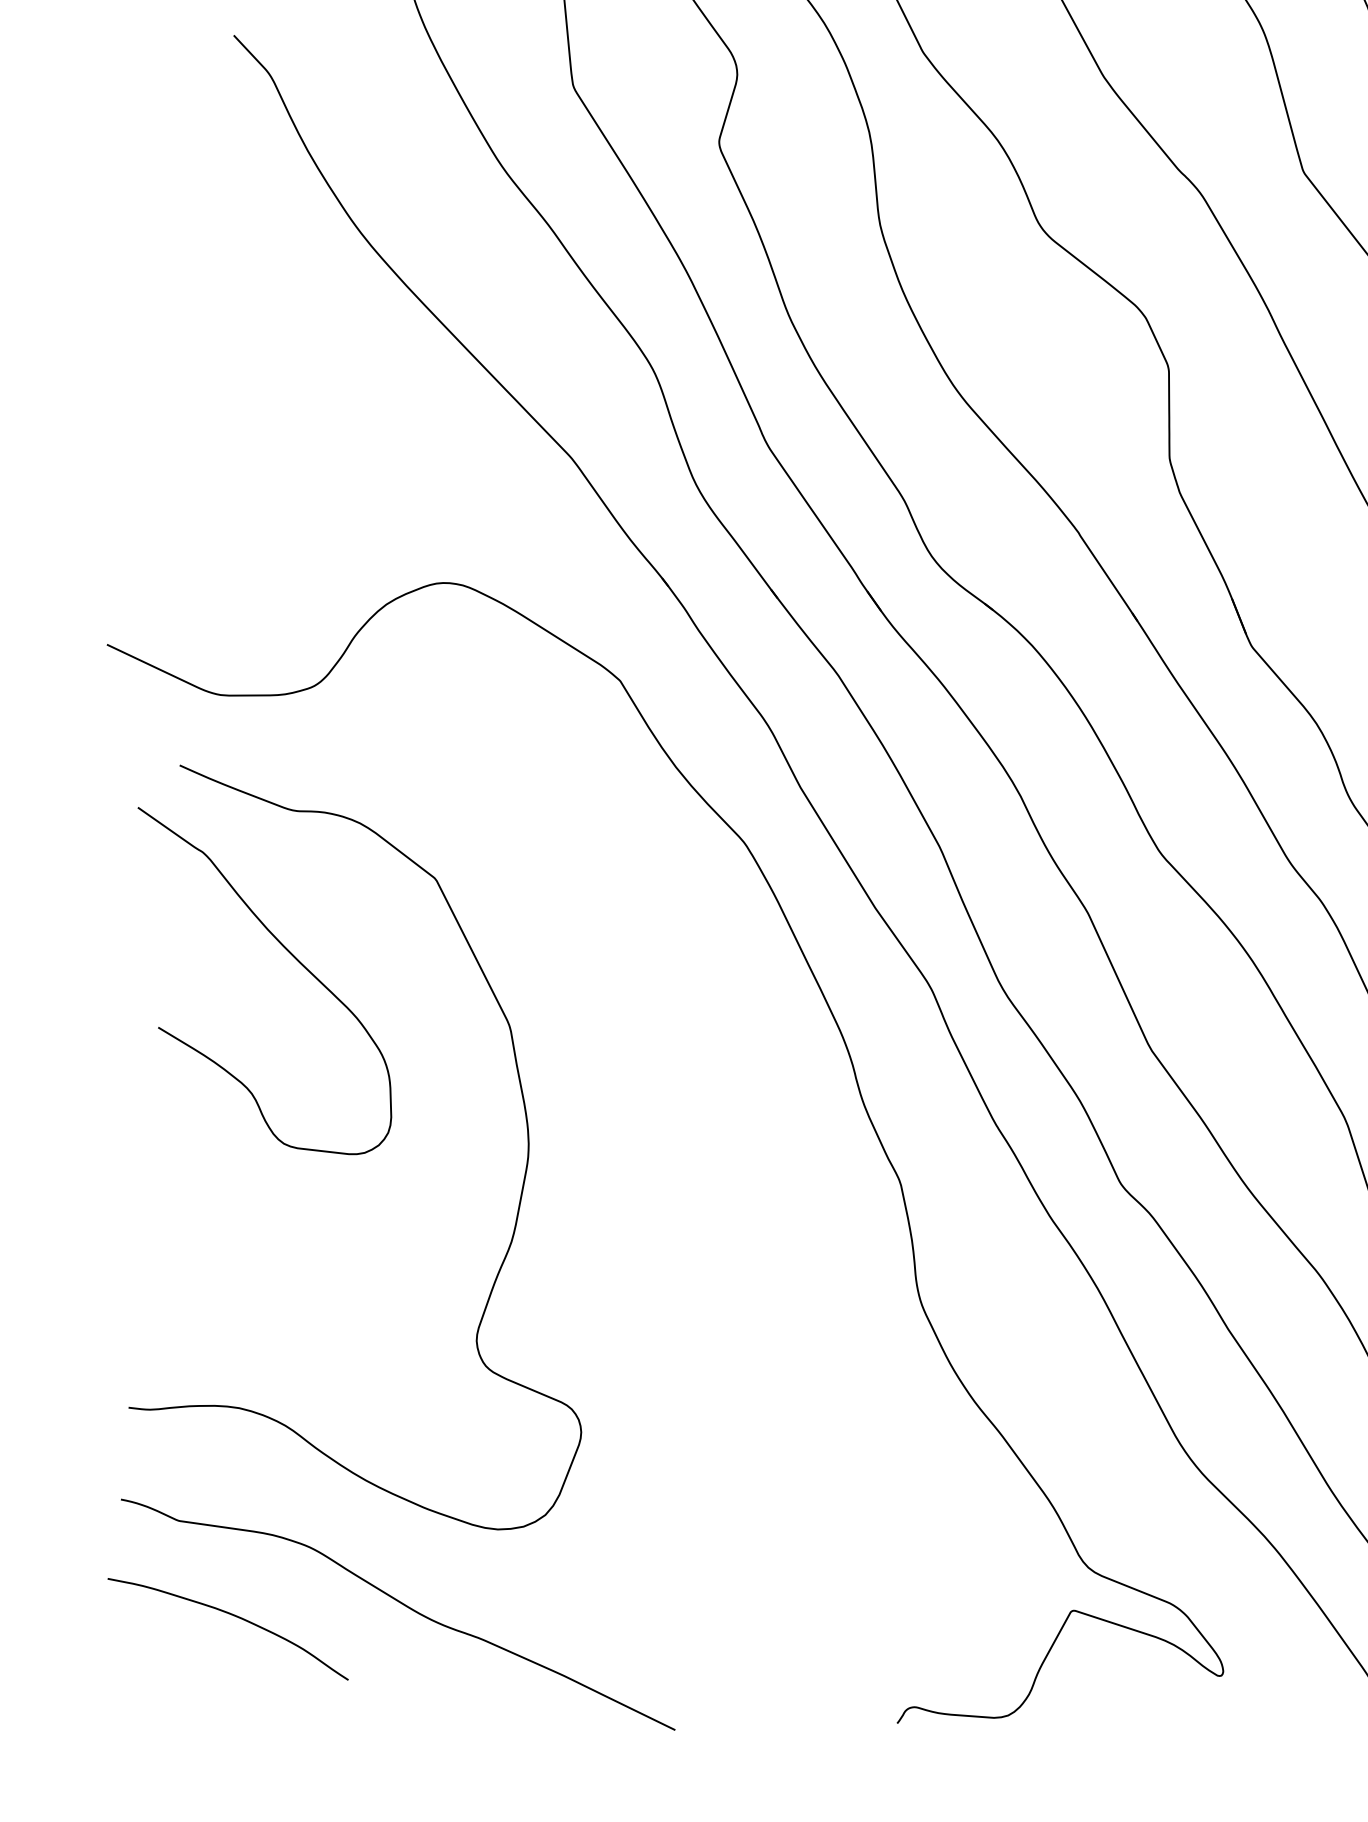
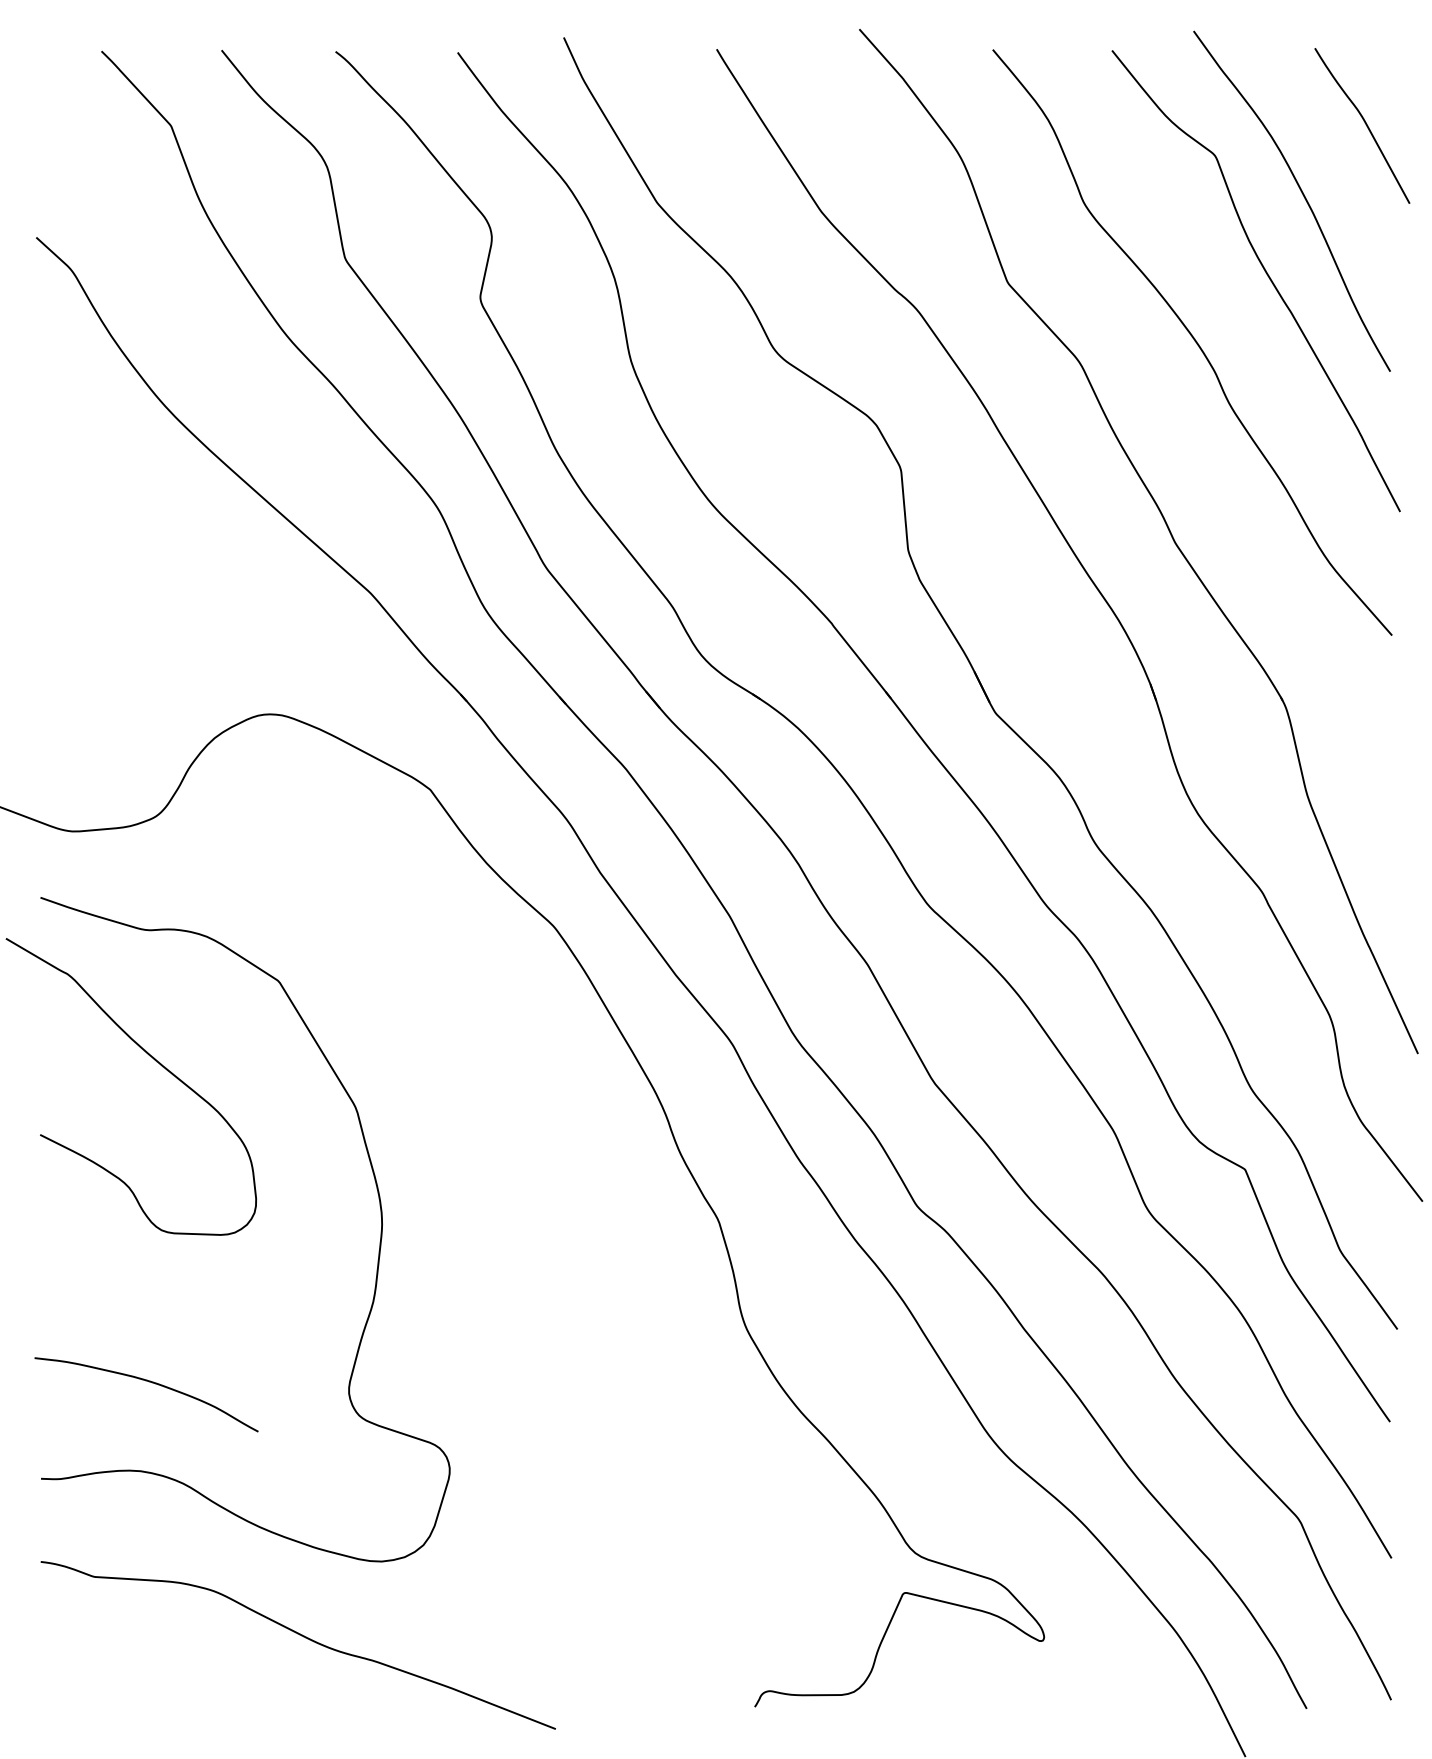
curve: (232, 1615) -> (149, 1382), moved

